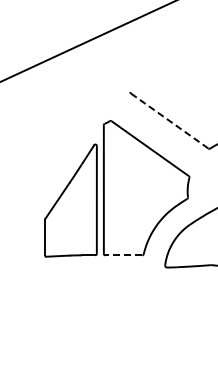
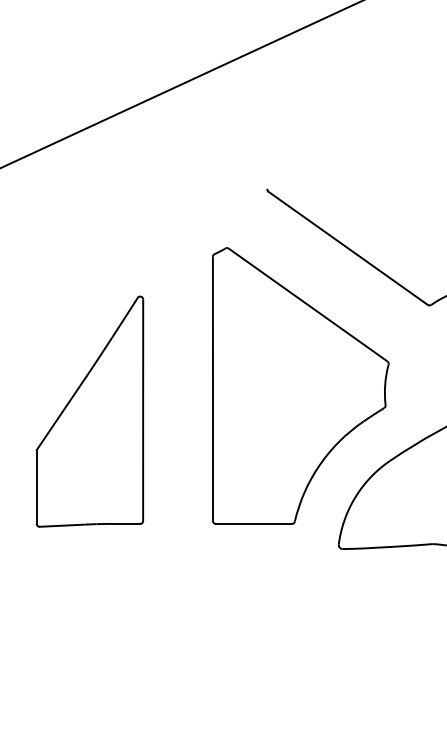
line: (169, 121) -> (347, 249), dashed -> solid
part: (70, 200) -> (89, 411), moved
line: (123, 255) -> (253, 524), dashed -> solid

